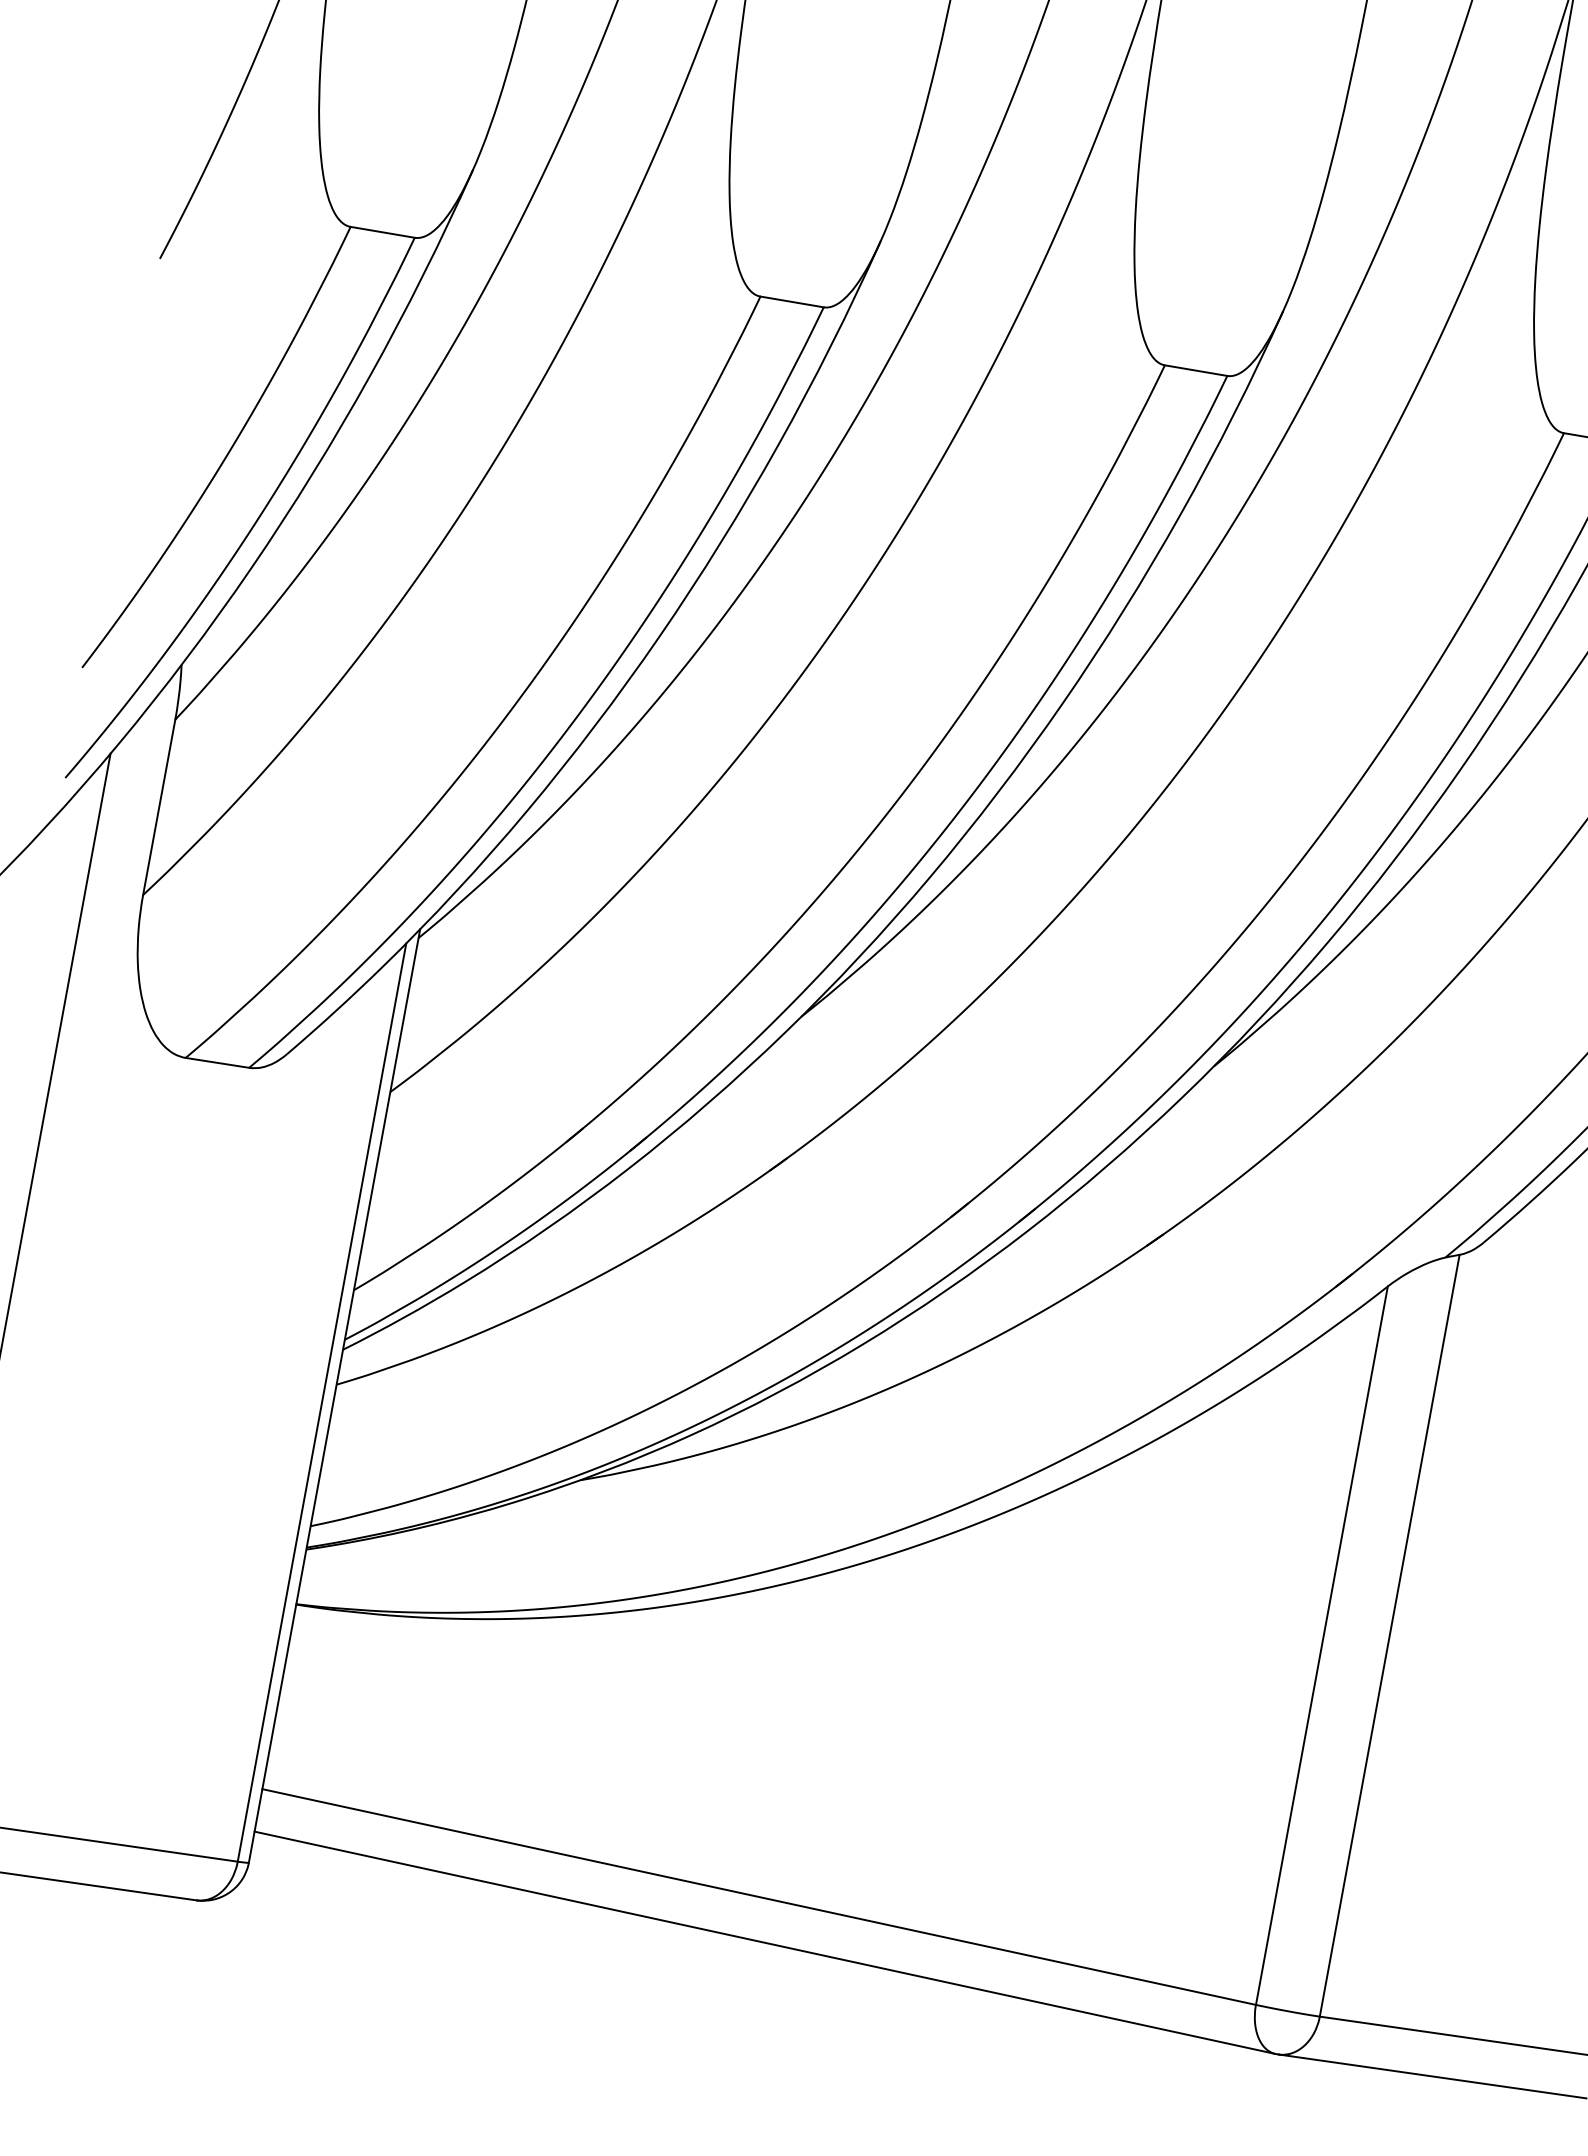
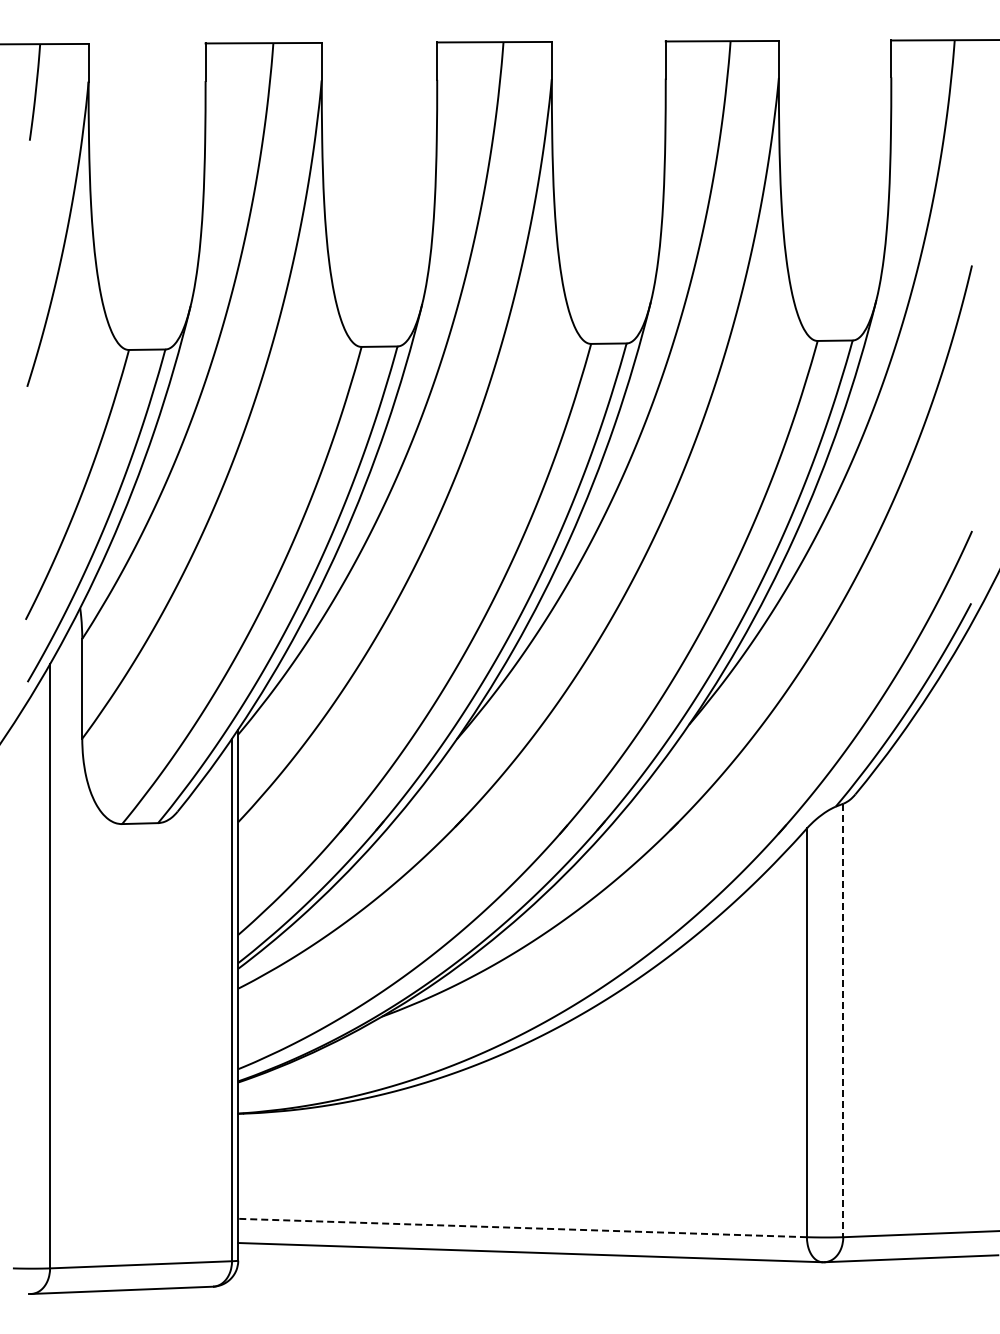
line: (1390, 1635) -> (843, 1020), solid -> dashed
line: (758, 1897) -> (522, 1228), solid -> dashed

